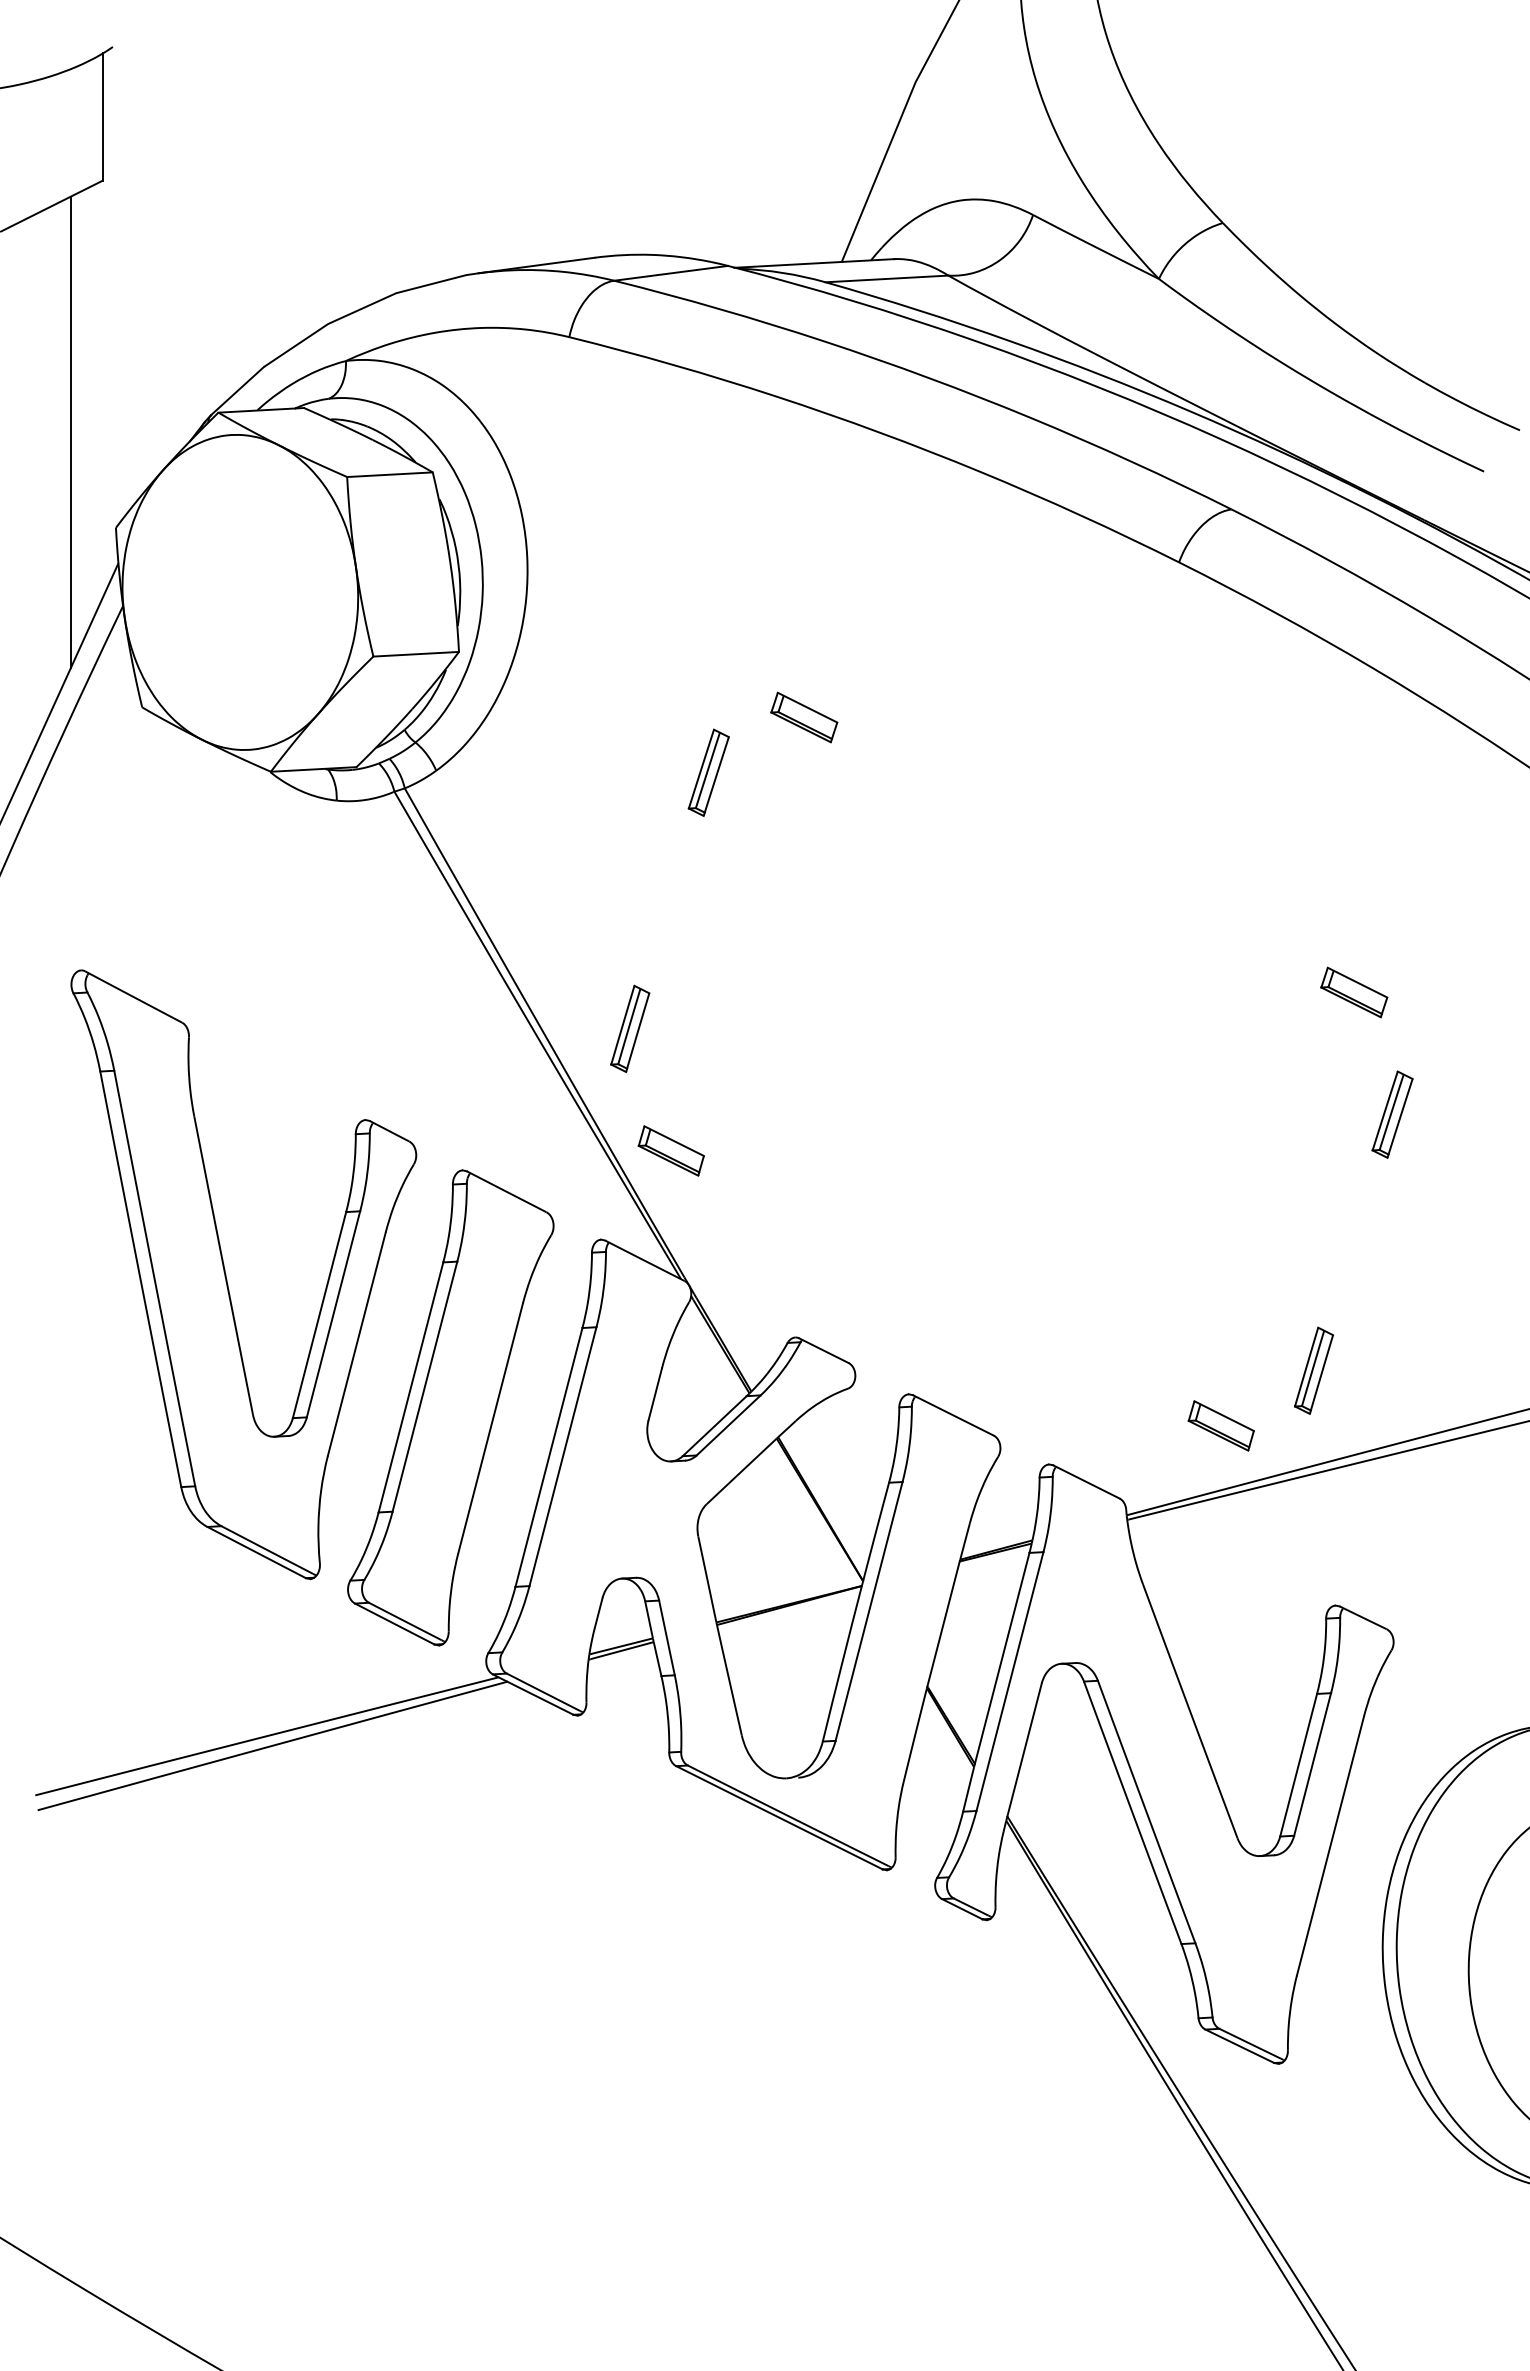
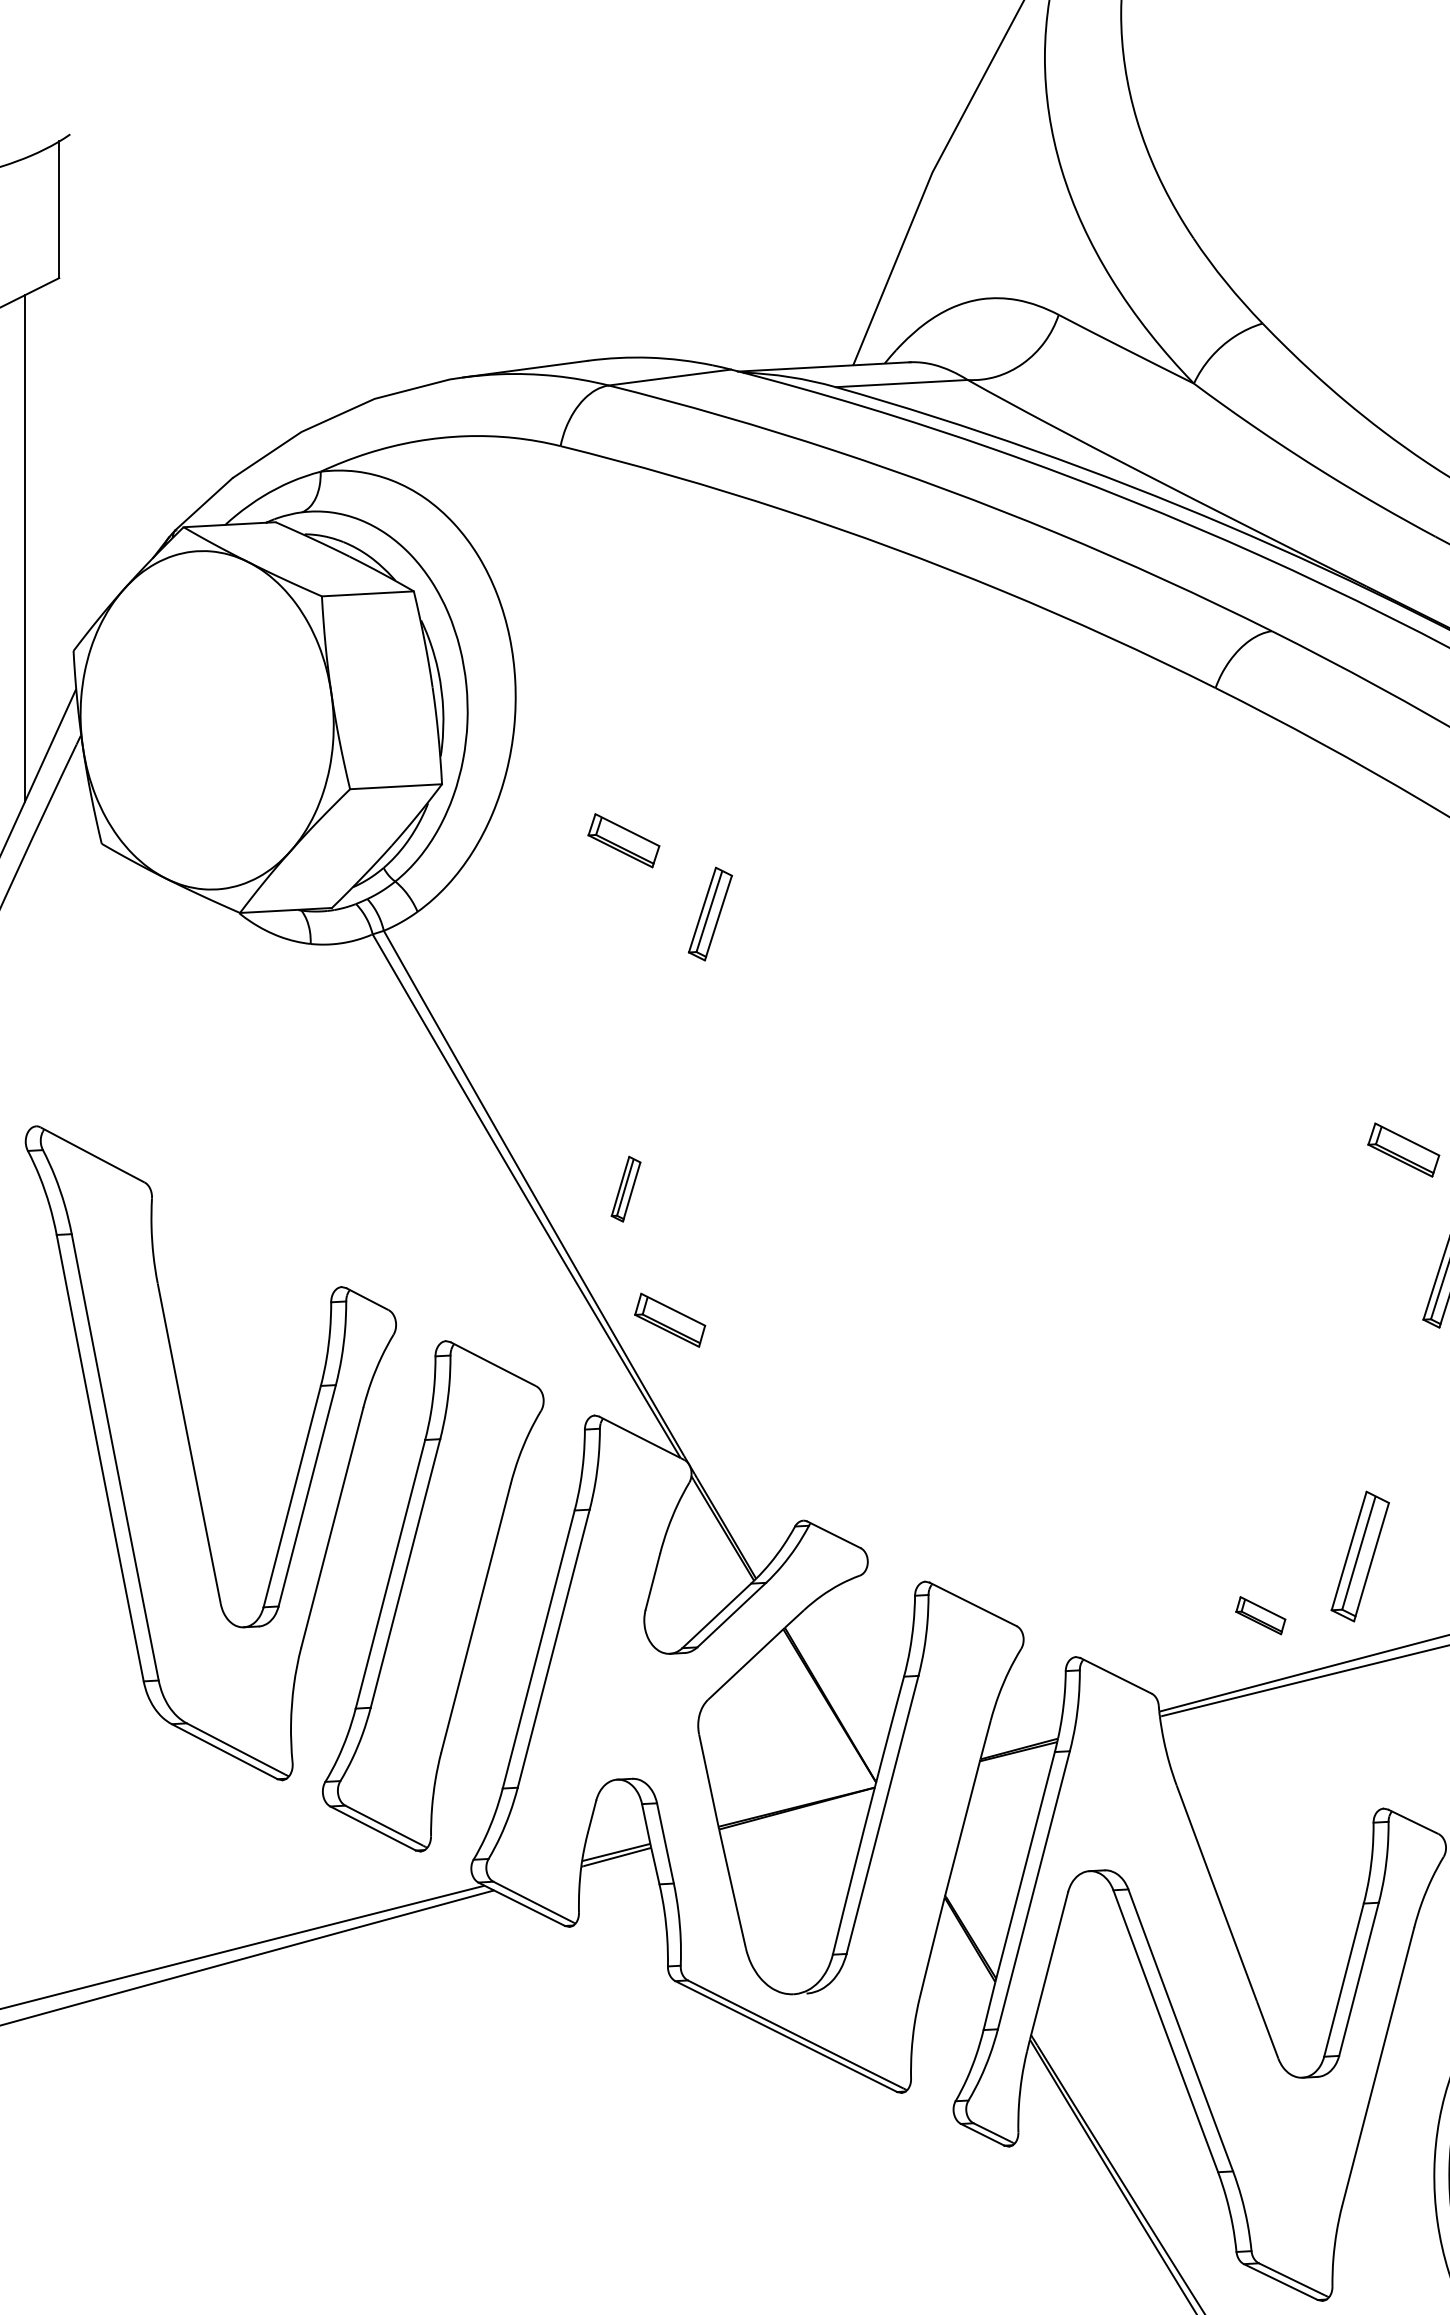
part: (804, 717) -> (624, 840), moved
part: (630, 1028) -> (626, 1188), size x0.7
part: (1314, 1370) -> (1361, 1556), size x1.4
part: (1220, 1425) -> (1260, 1615), size x0.7

